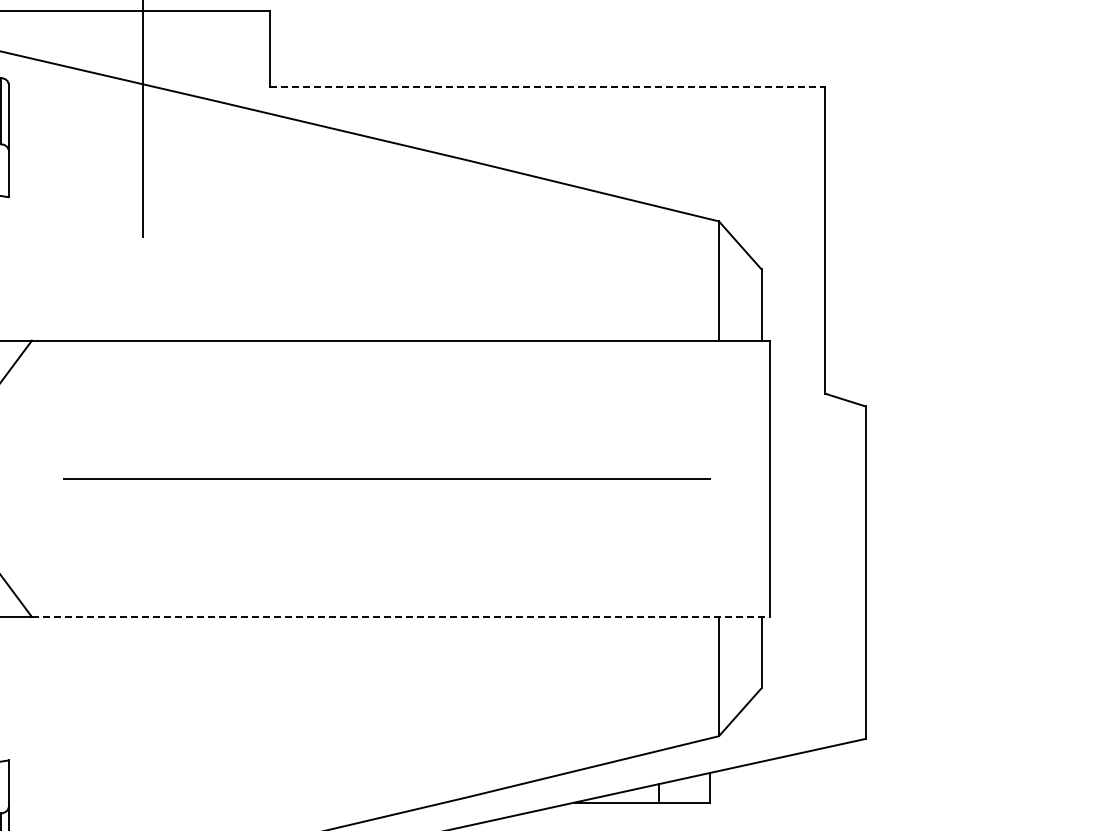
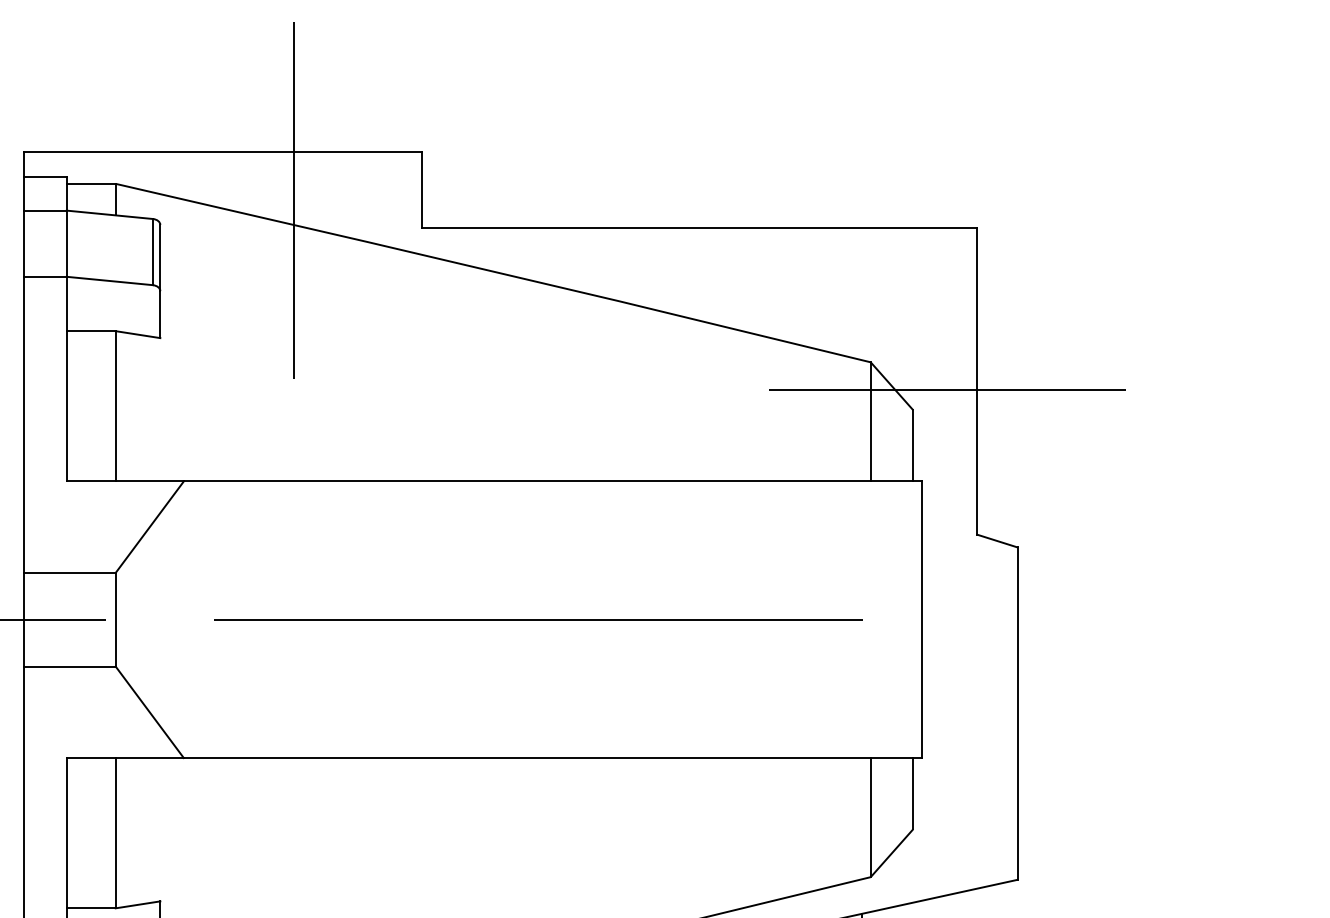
line: (547, 87) -> (699, 228), dashed -> solid
line: (795, 249) -> (947, 390), added
line: (401, 617) -> (553, 758), dashed -> solid

